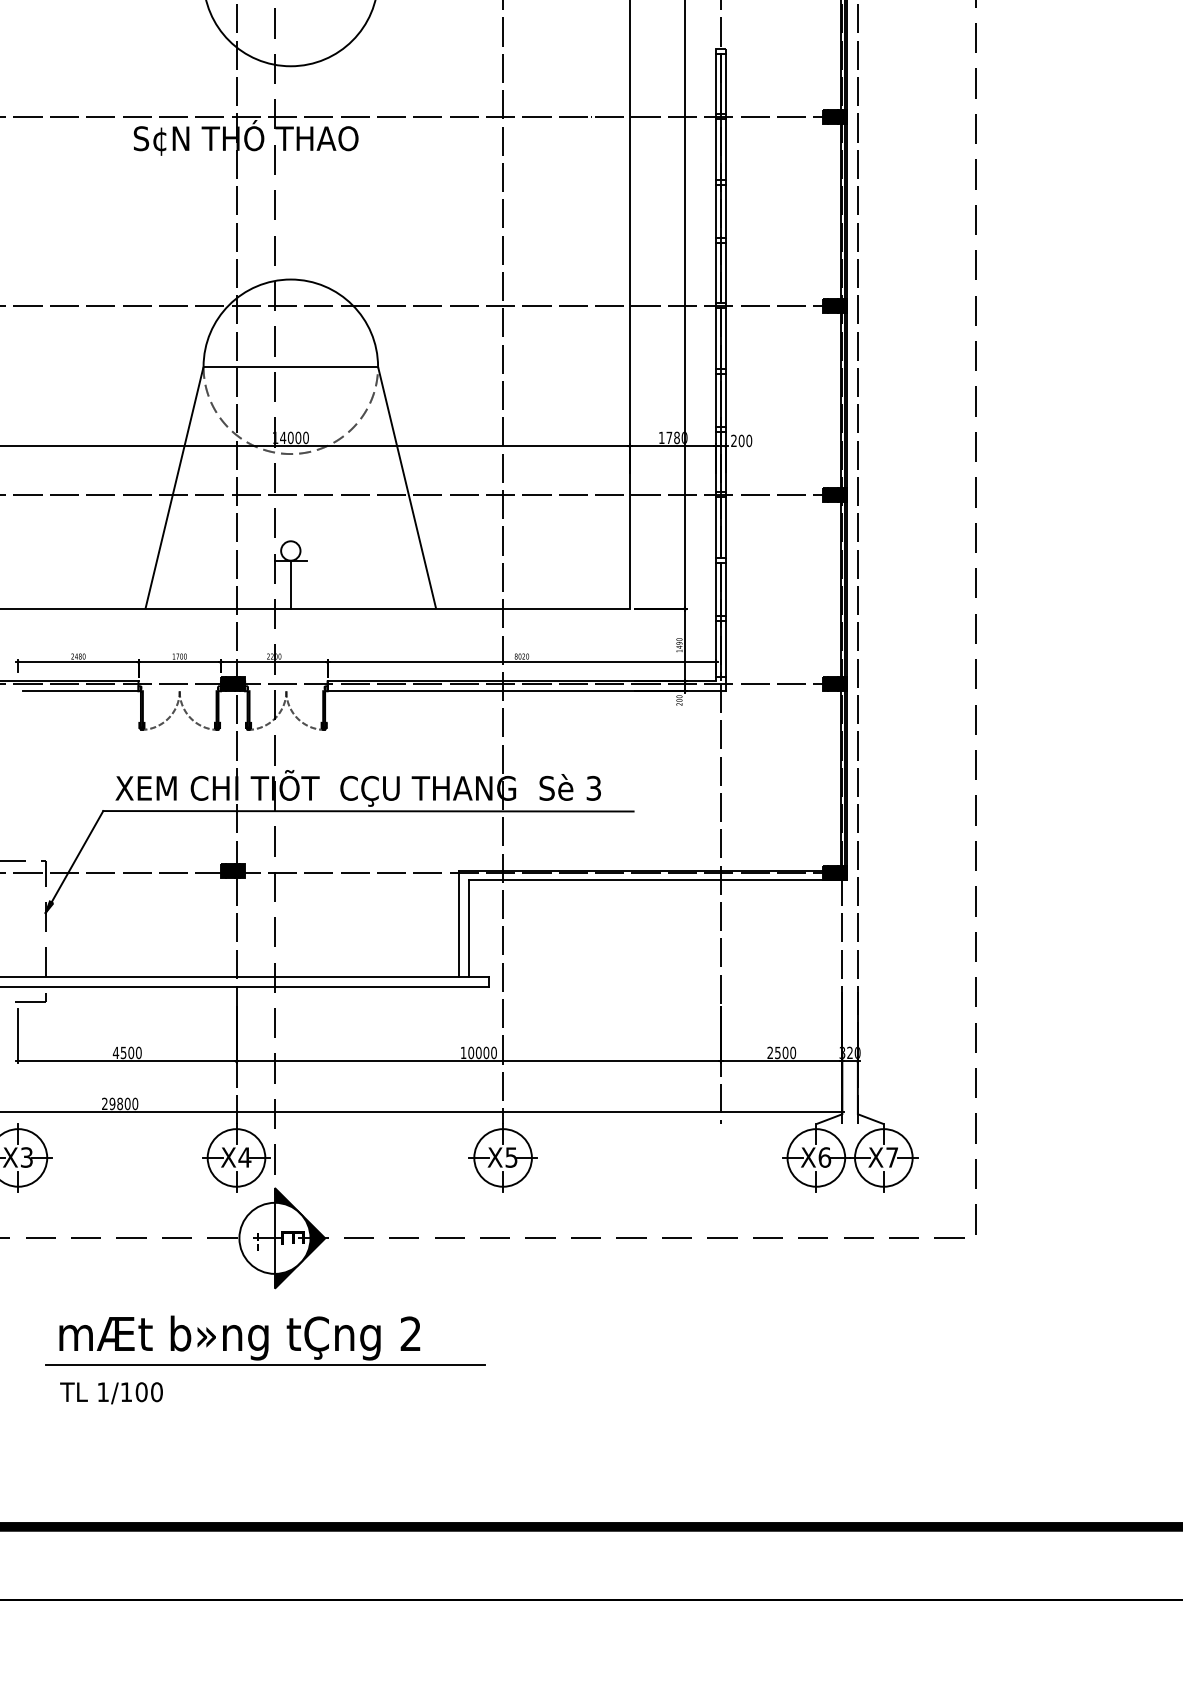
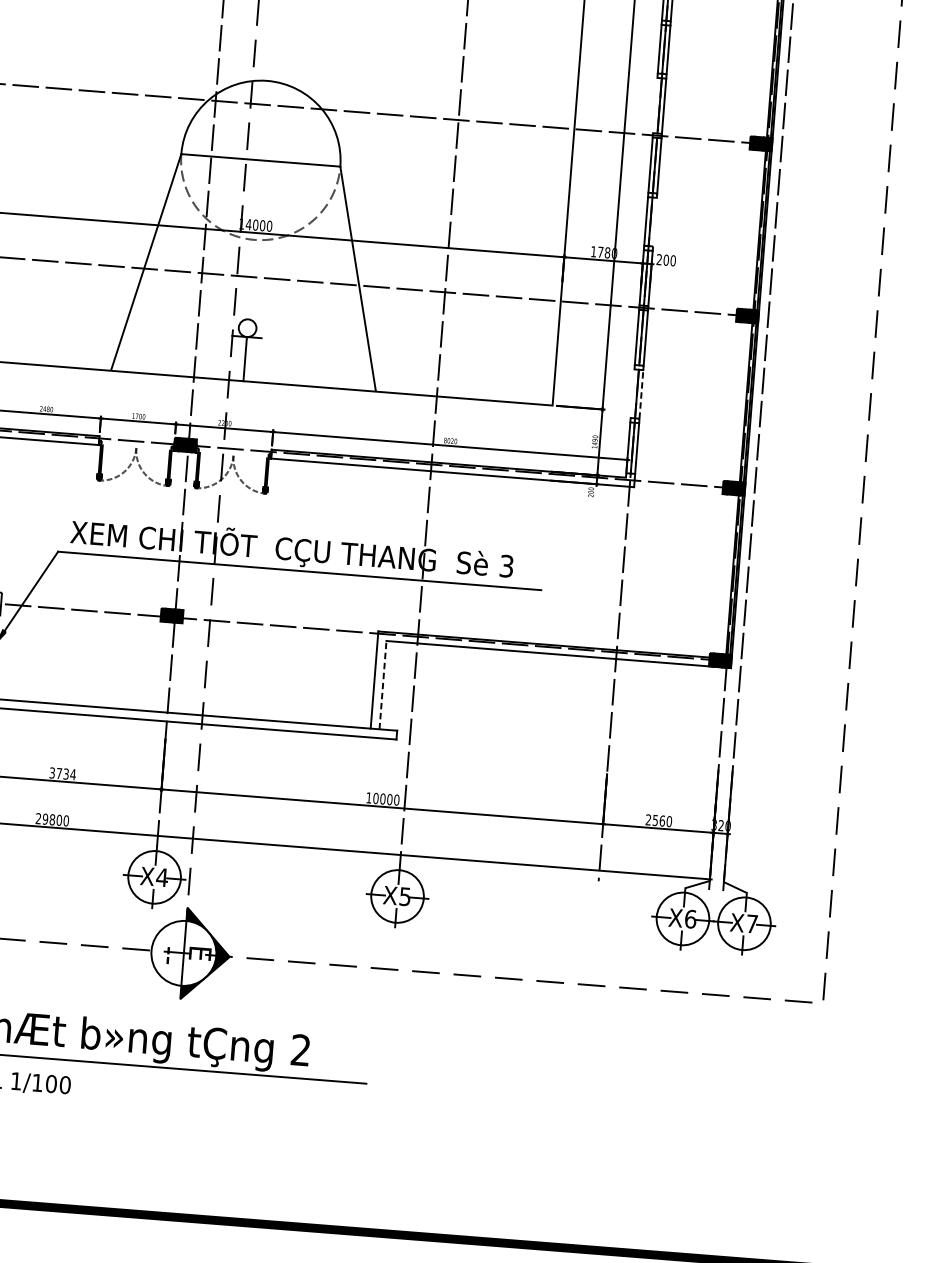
line: (716, 272) -> (655, 104), removed
line: (726, 400) -> (655, 222), removed
line: (716, 589) -> (632, 393), removed
line: (726, 589) -> (641, 394), solid -> dashed
line: (469, 928) -> (383, 685), solid -> dashed
text: (126, 1052) -> (61, 773), 4500 -> 3734
text: (785, 1052) -> (662, 820), 2500 -> 2560

